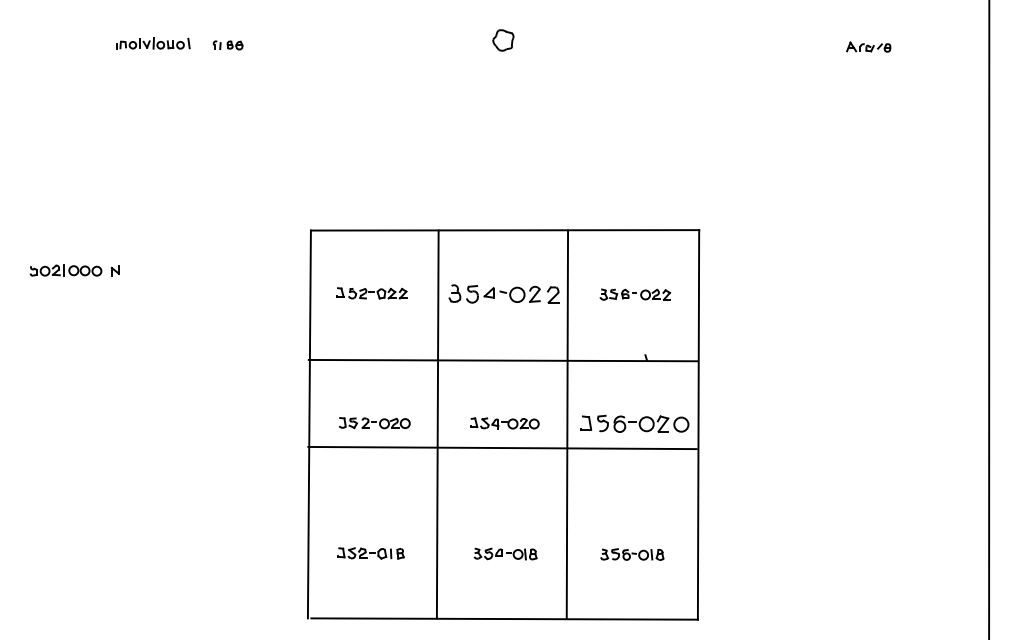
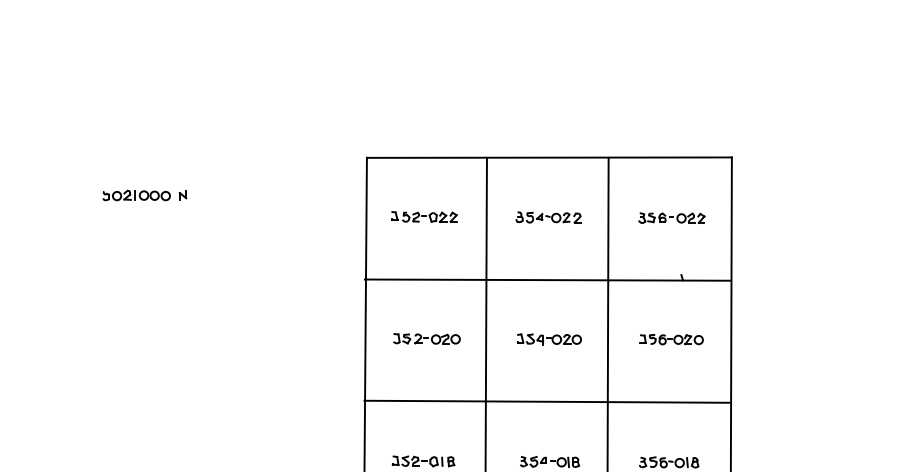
part: (503, 293) -> (547, 217), size x0.62
part: (634, 423) -> (671, 339), size x0.62
line: (502, 447) -> (547, 401), moved

